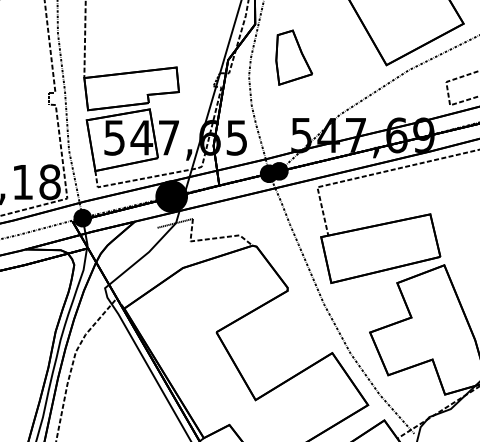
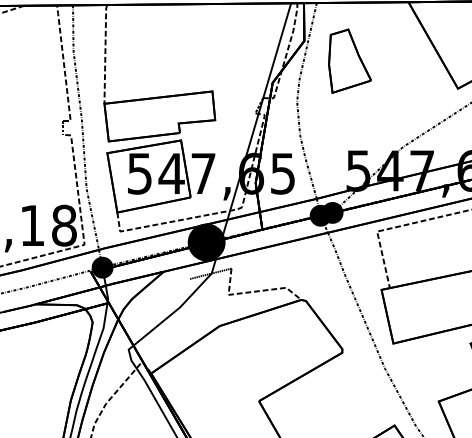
part: (294, 57) -> (350, 61), moved

